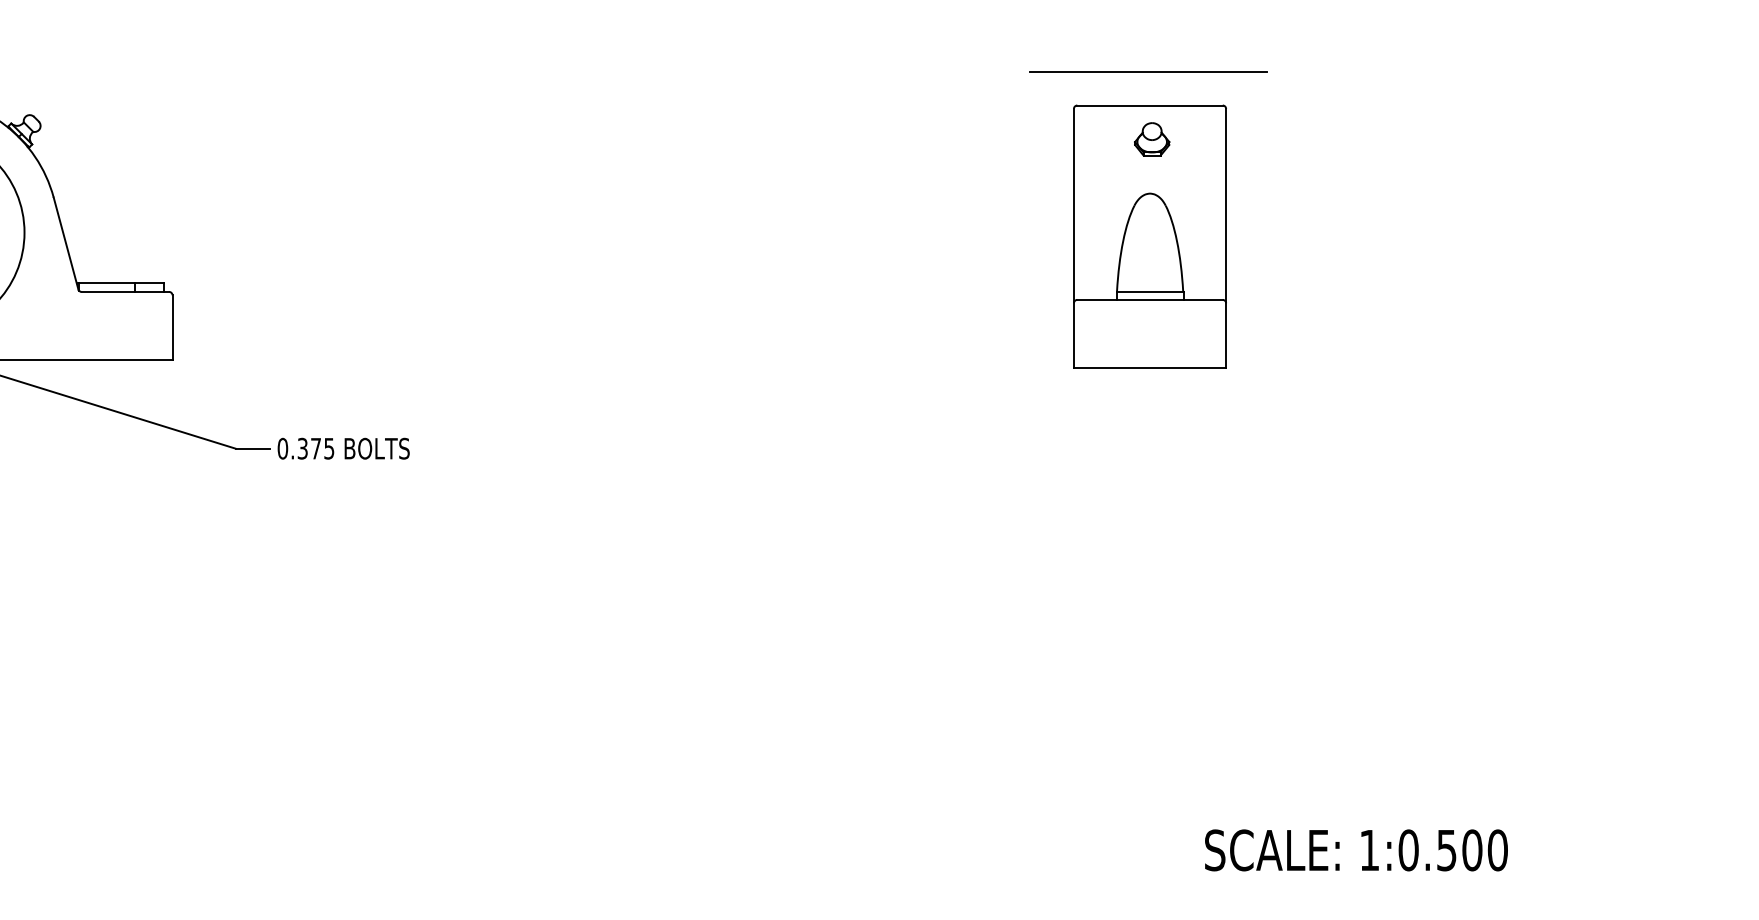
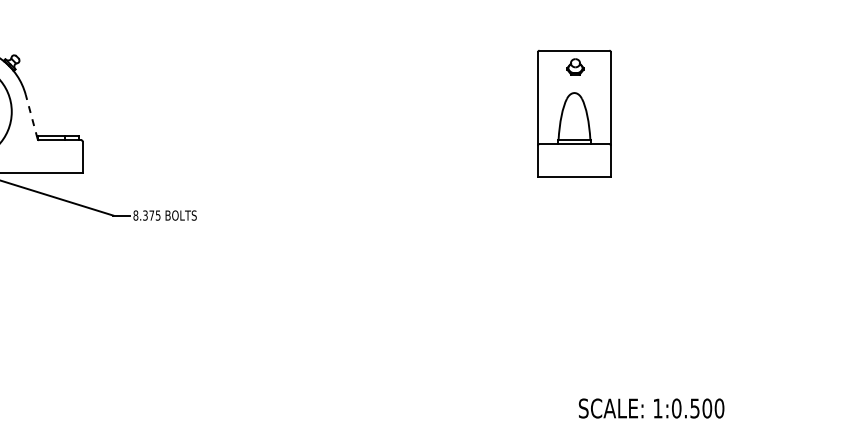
line: (1148, 71) -> (551, 34), removed
part: (1150, 236) -> (574, 113), moved
line: (65, 244) -> (31, 117), solid -> dashed
text: (282, 448) -> (135, 215), 0.375 -> 8.375

